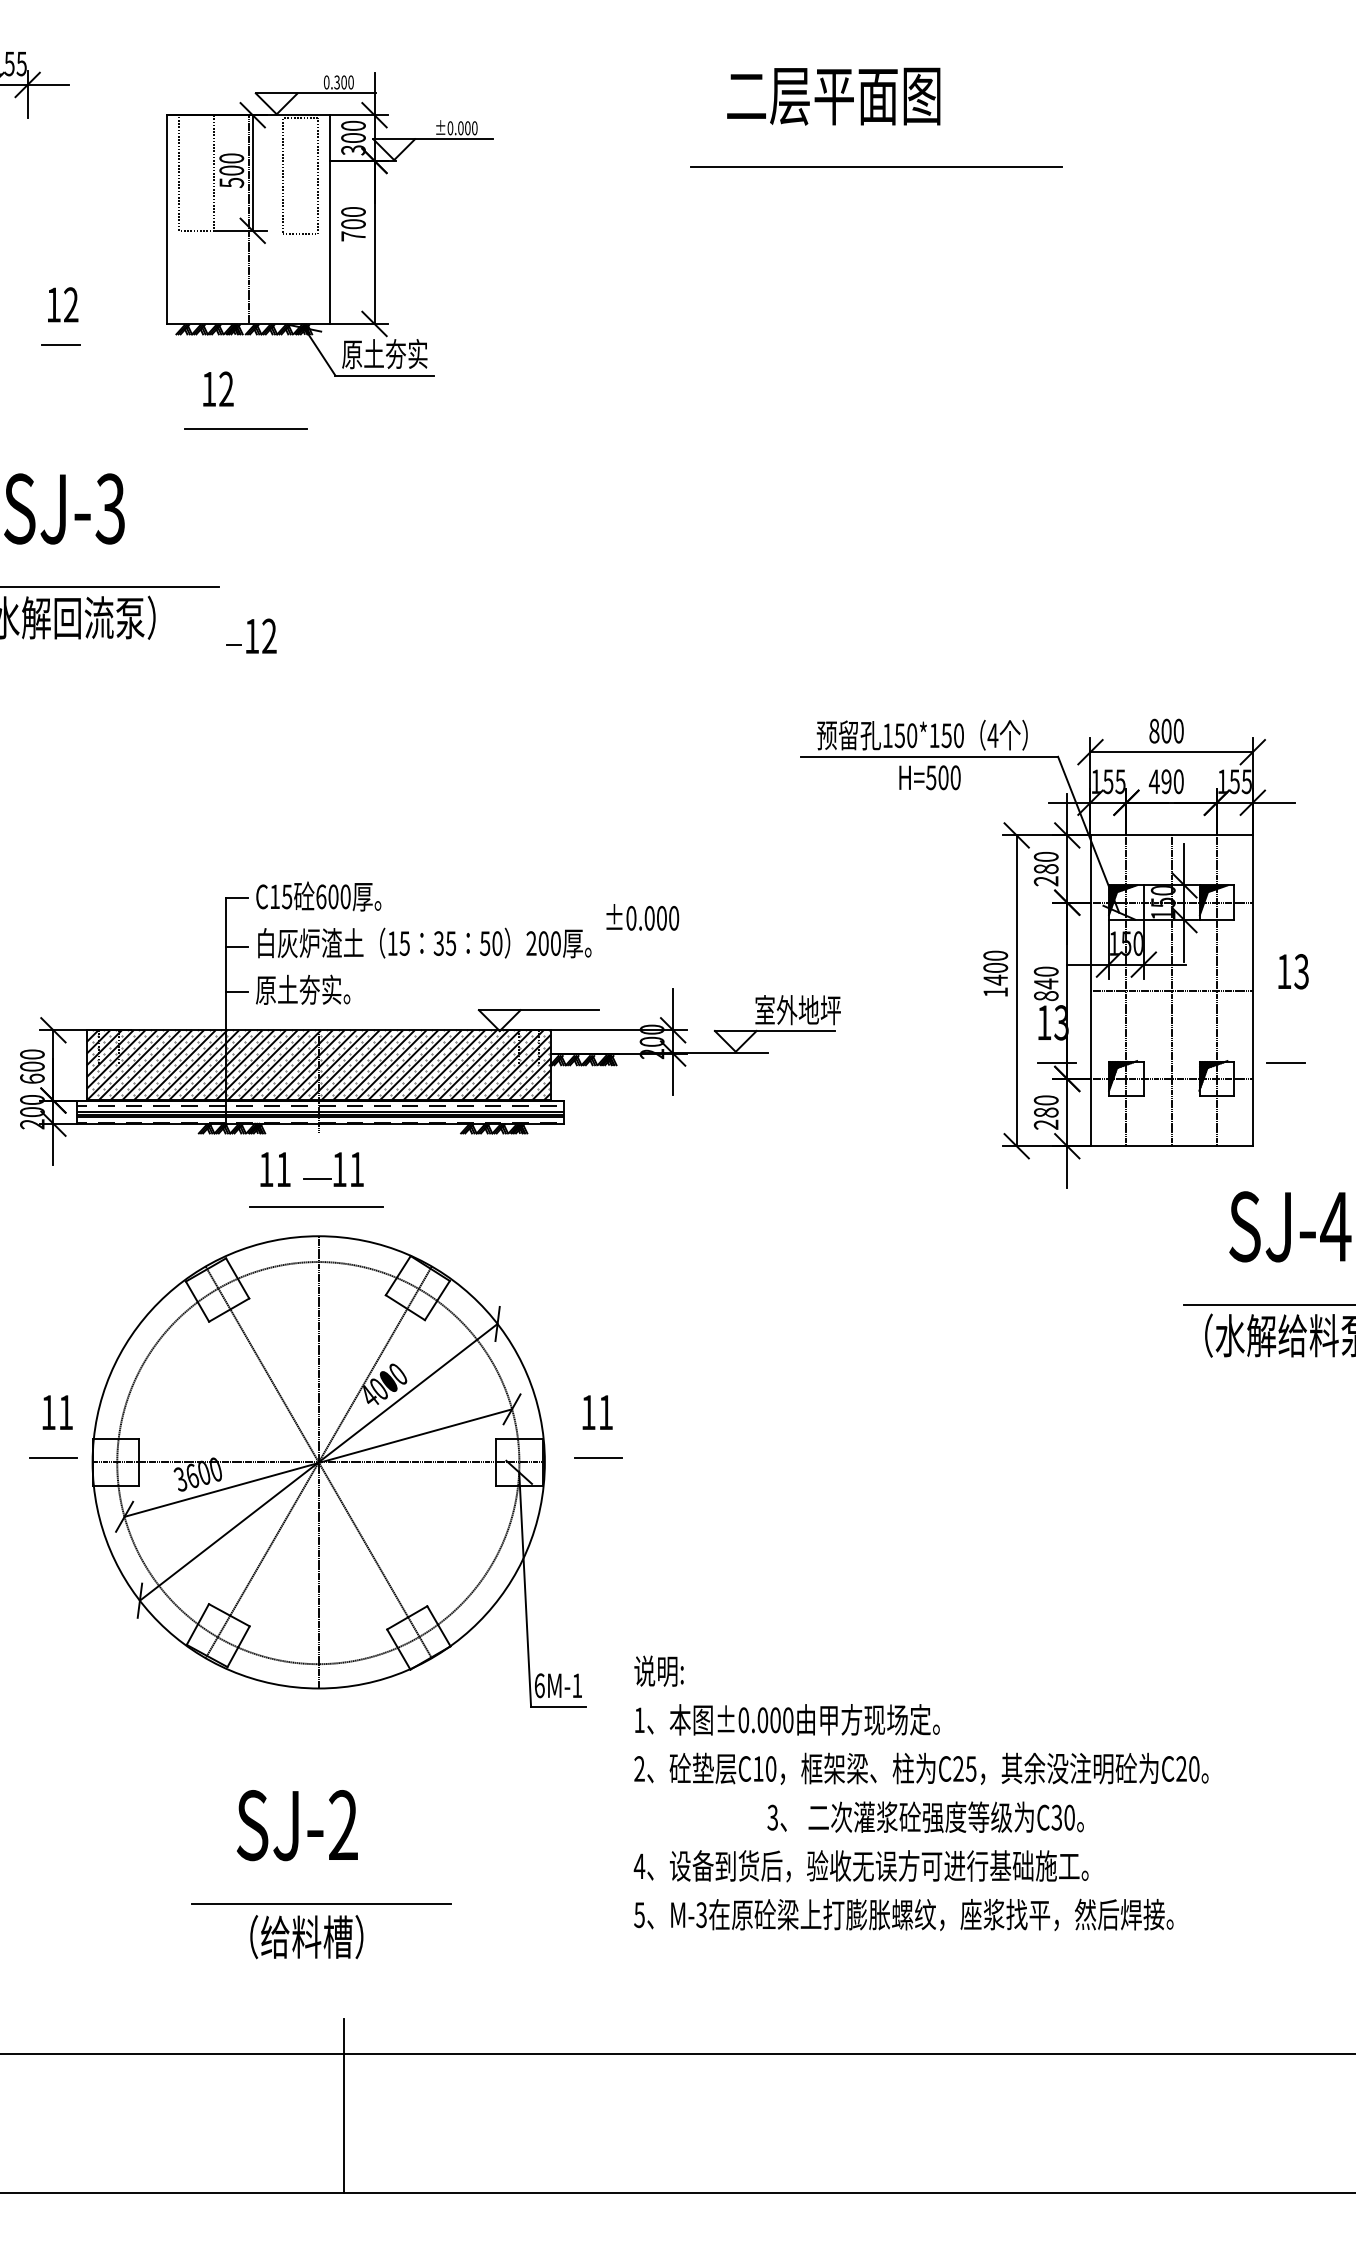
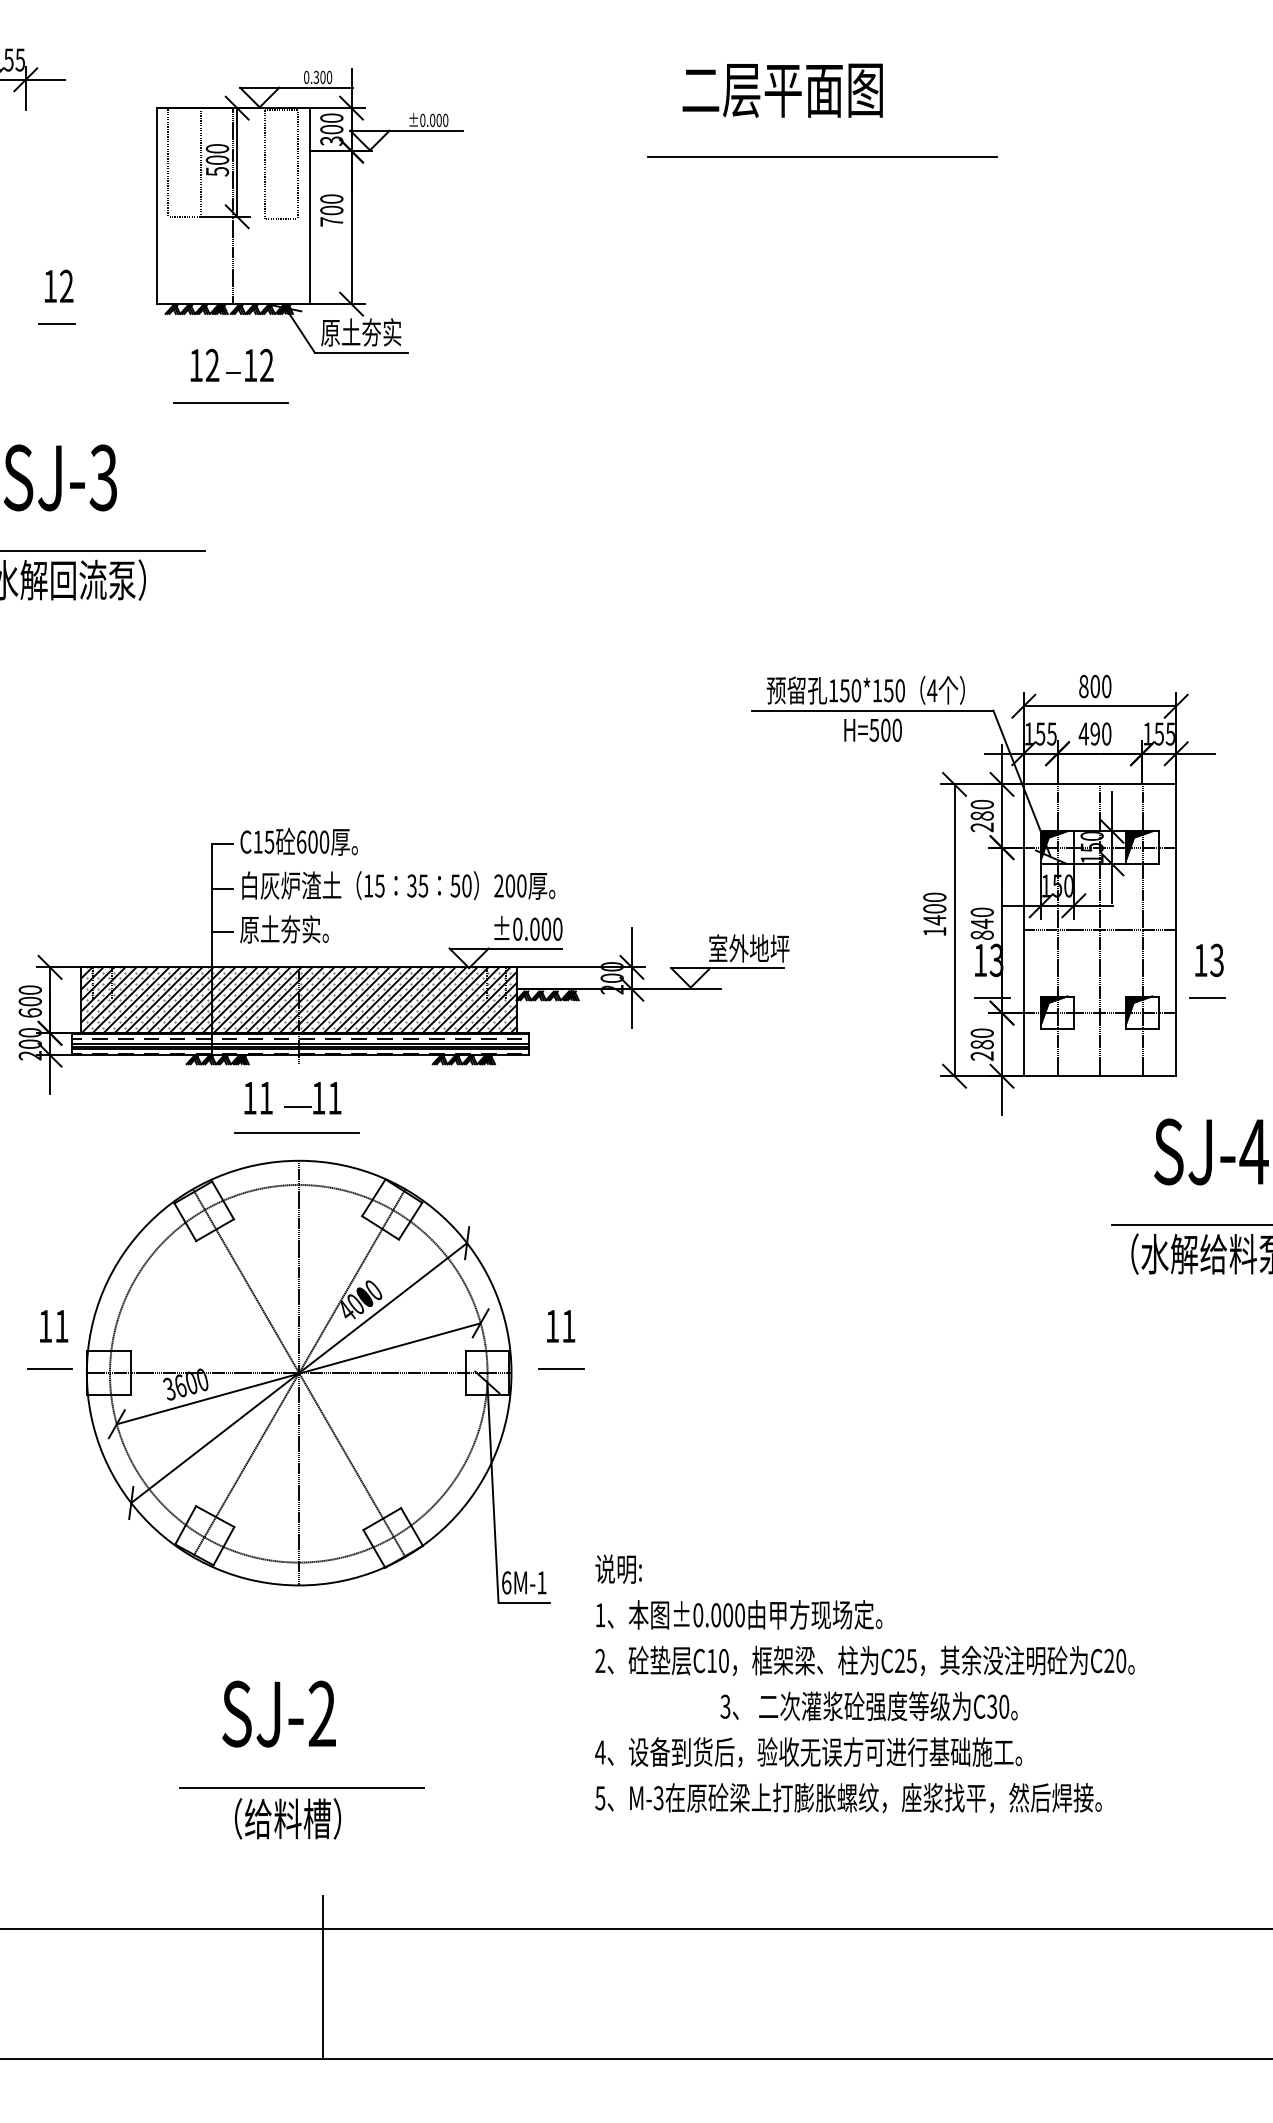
part: (250, 635) -> (249, 364), moved
text: (642, 916) -> (528, 927), moved
text: (1293, 971) -> (1209, 960), moved

